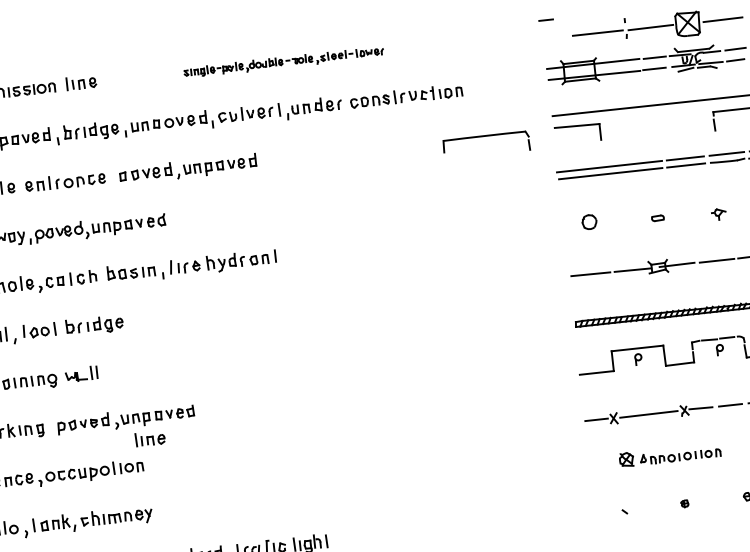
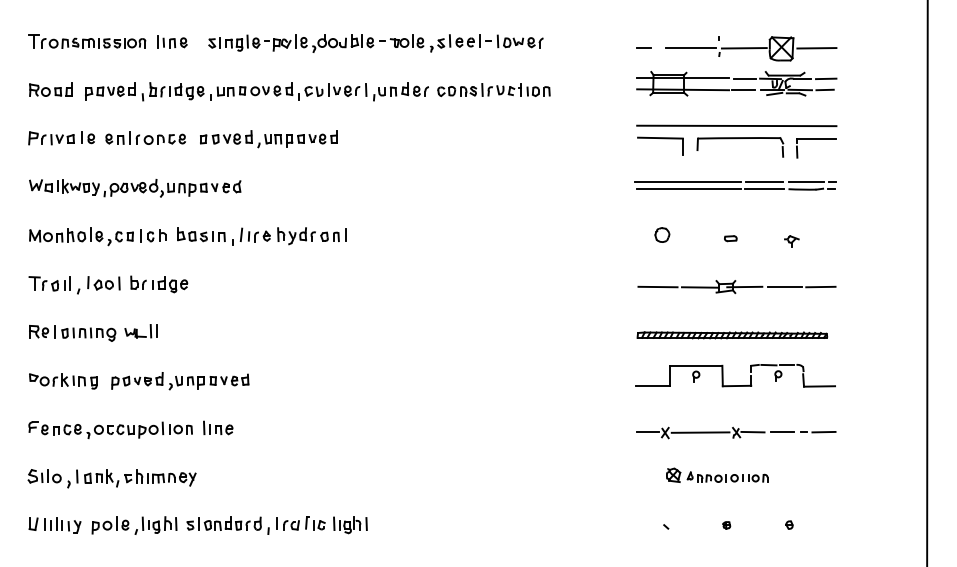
line: (545, 20) -> (643, 47), moved
part: (283, 62) -> (375, 43), size x1.67
part: (481, 137) -> (736, 139), moved
part: (150, 438) -> (218, 427), moved

